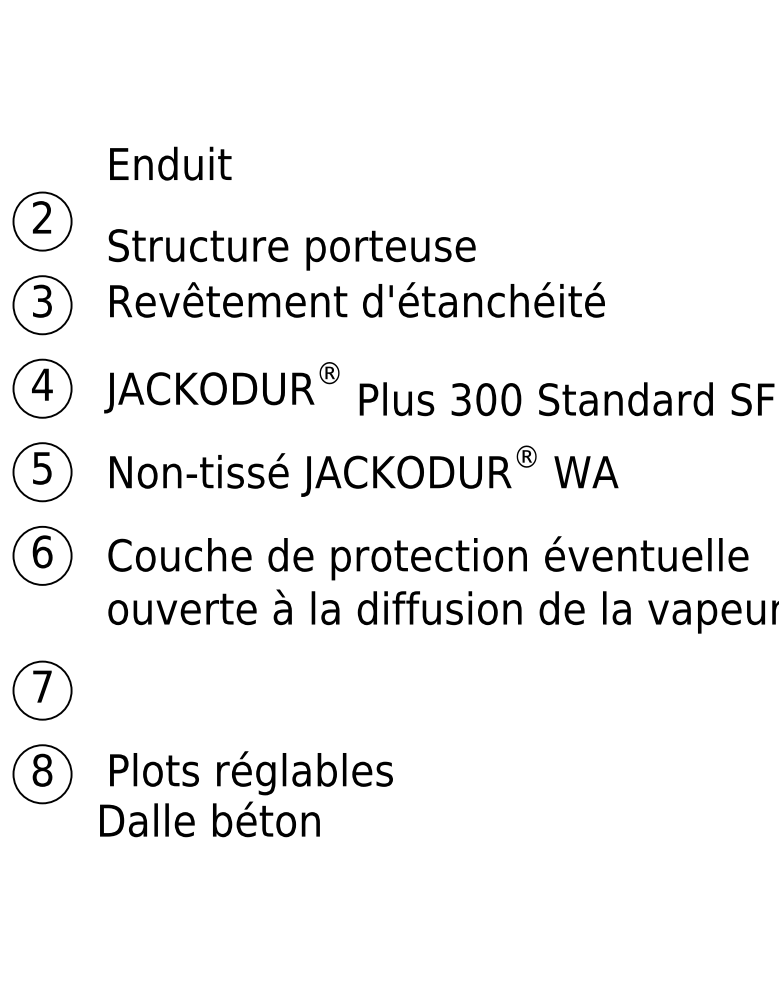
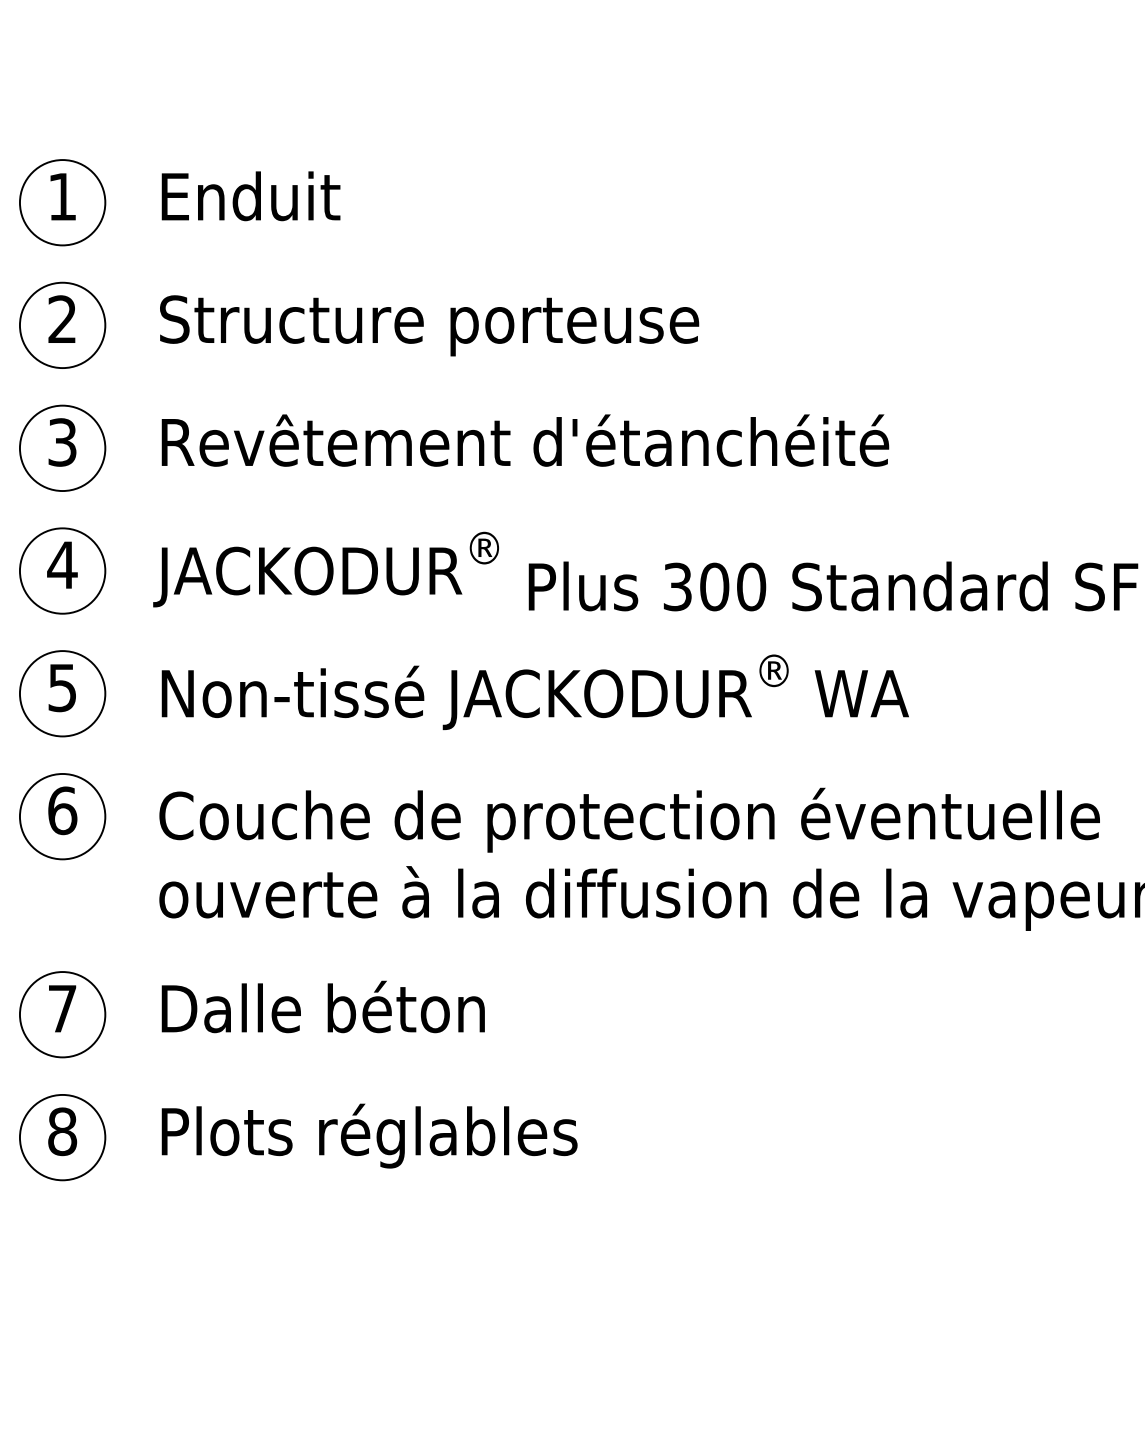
part: (42, 137) -> (62, 201), added
text: (170, 163) -> (250, 195), moved
text: (291, 249) -> (428, 325), moved
text: (209, 819) -> (322, 1007), moved

